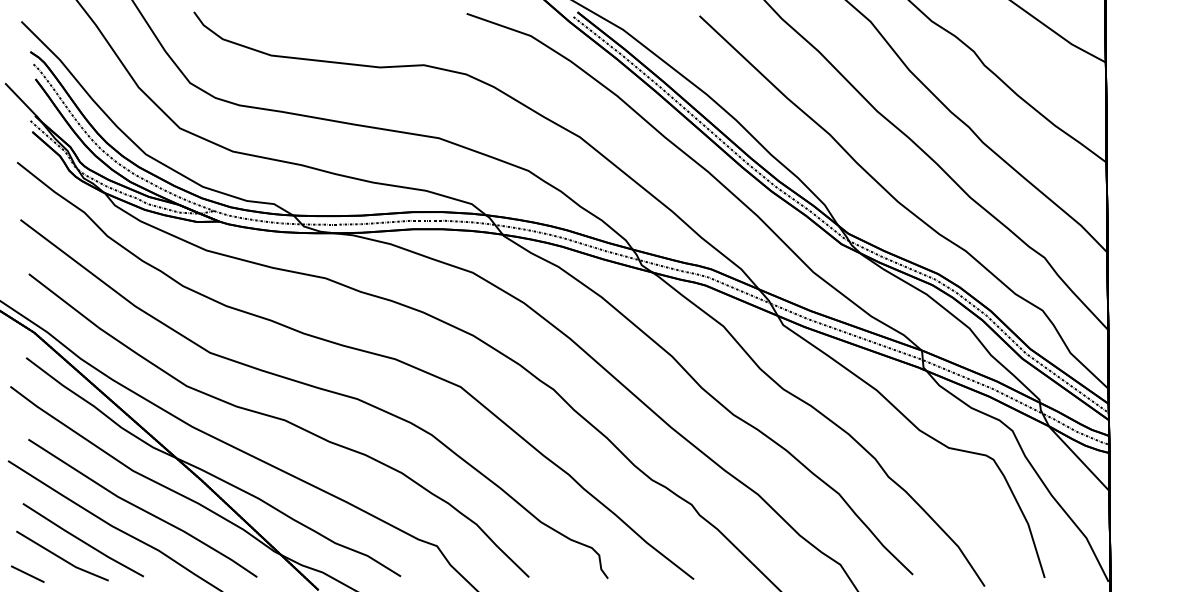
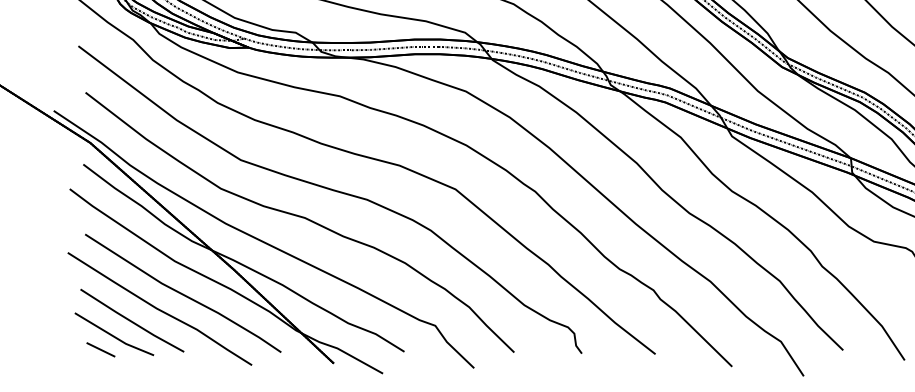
line: (27, 573) -> (100, 349), moved

